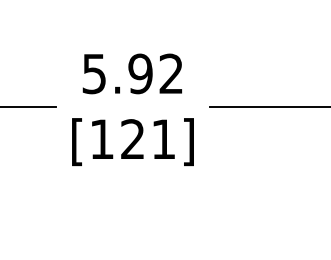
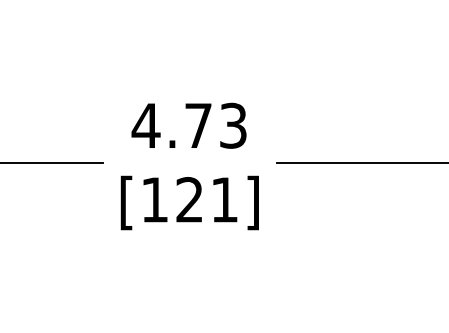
text: (131, 73) -> (188, 125), 5.92 -> 4.73

